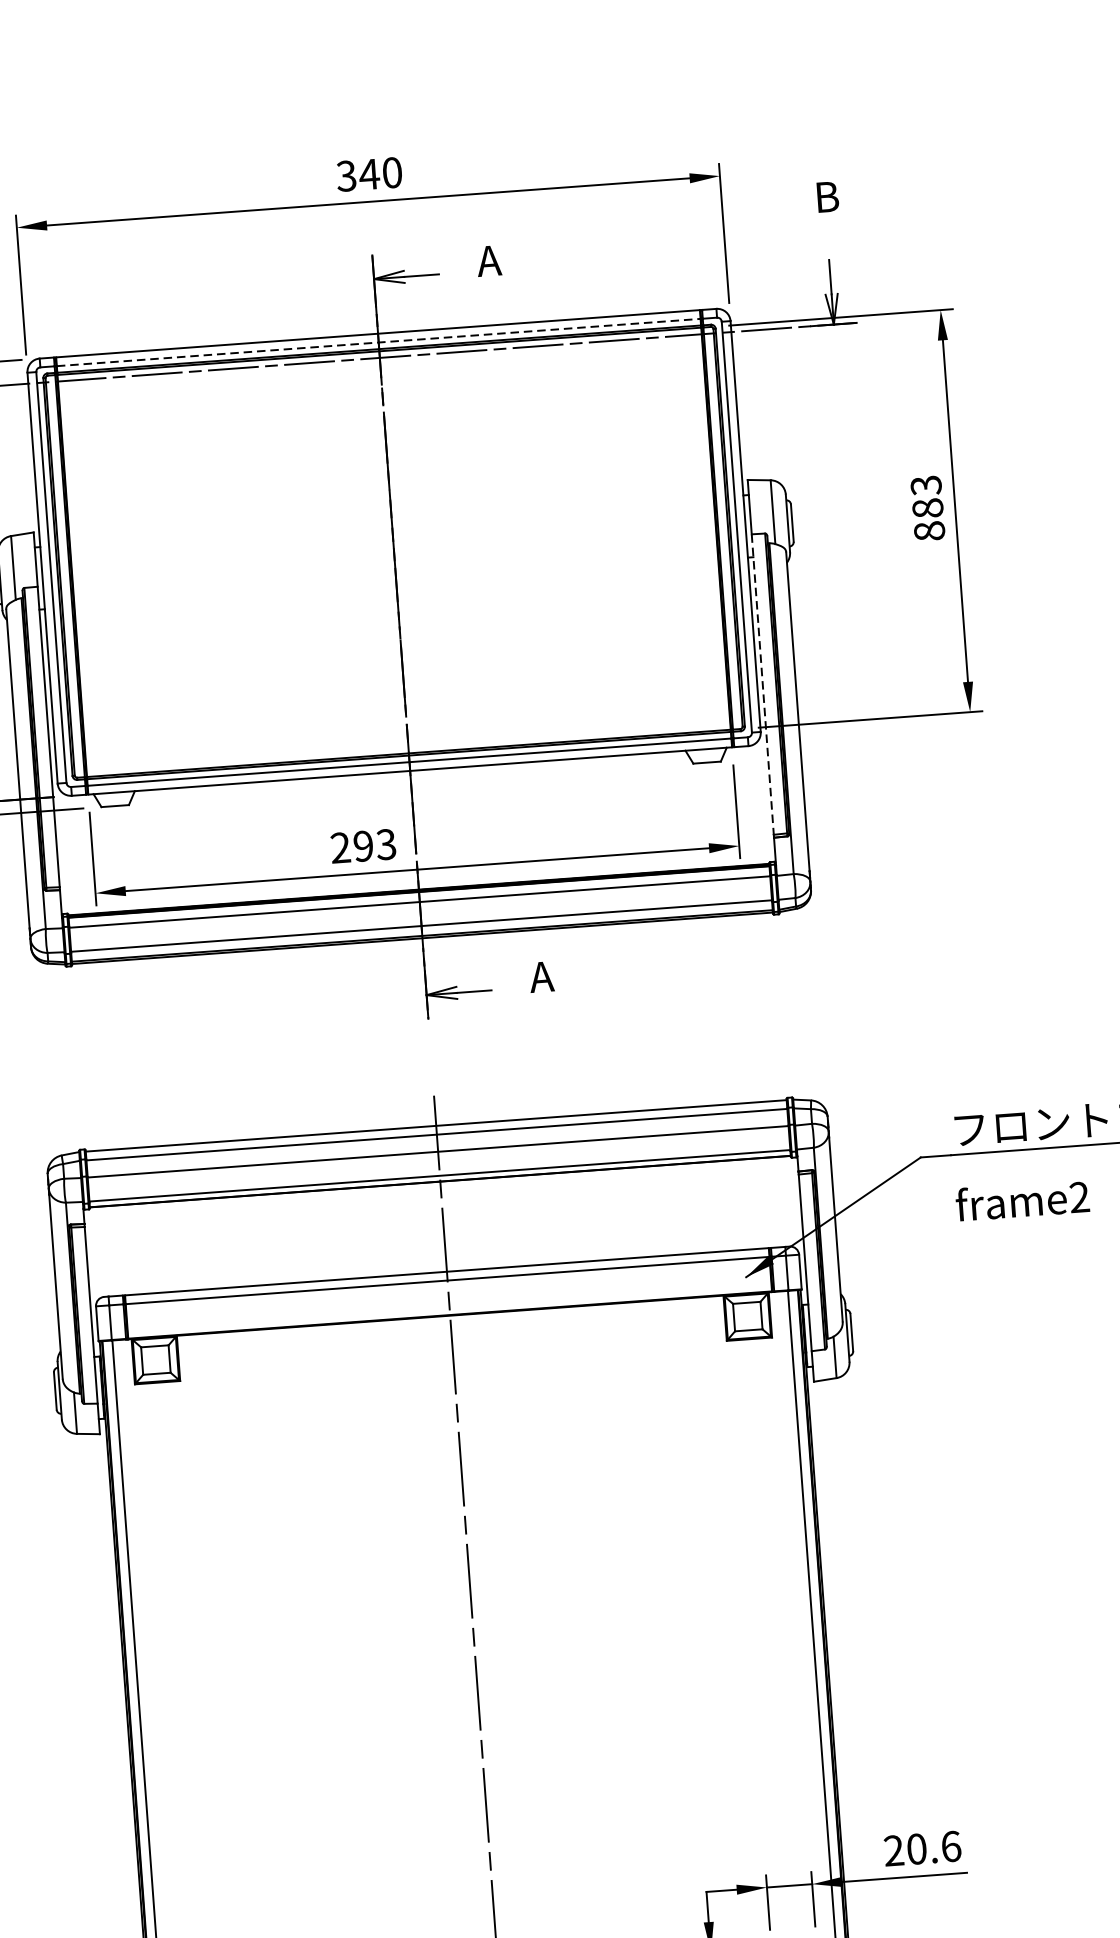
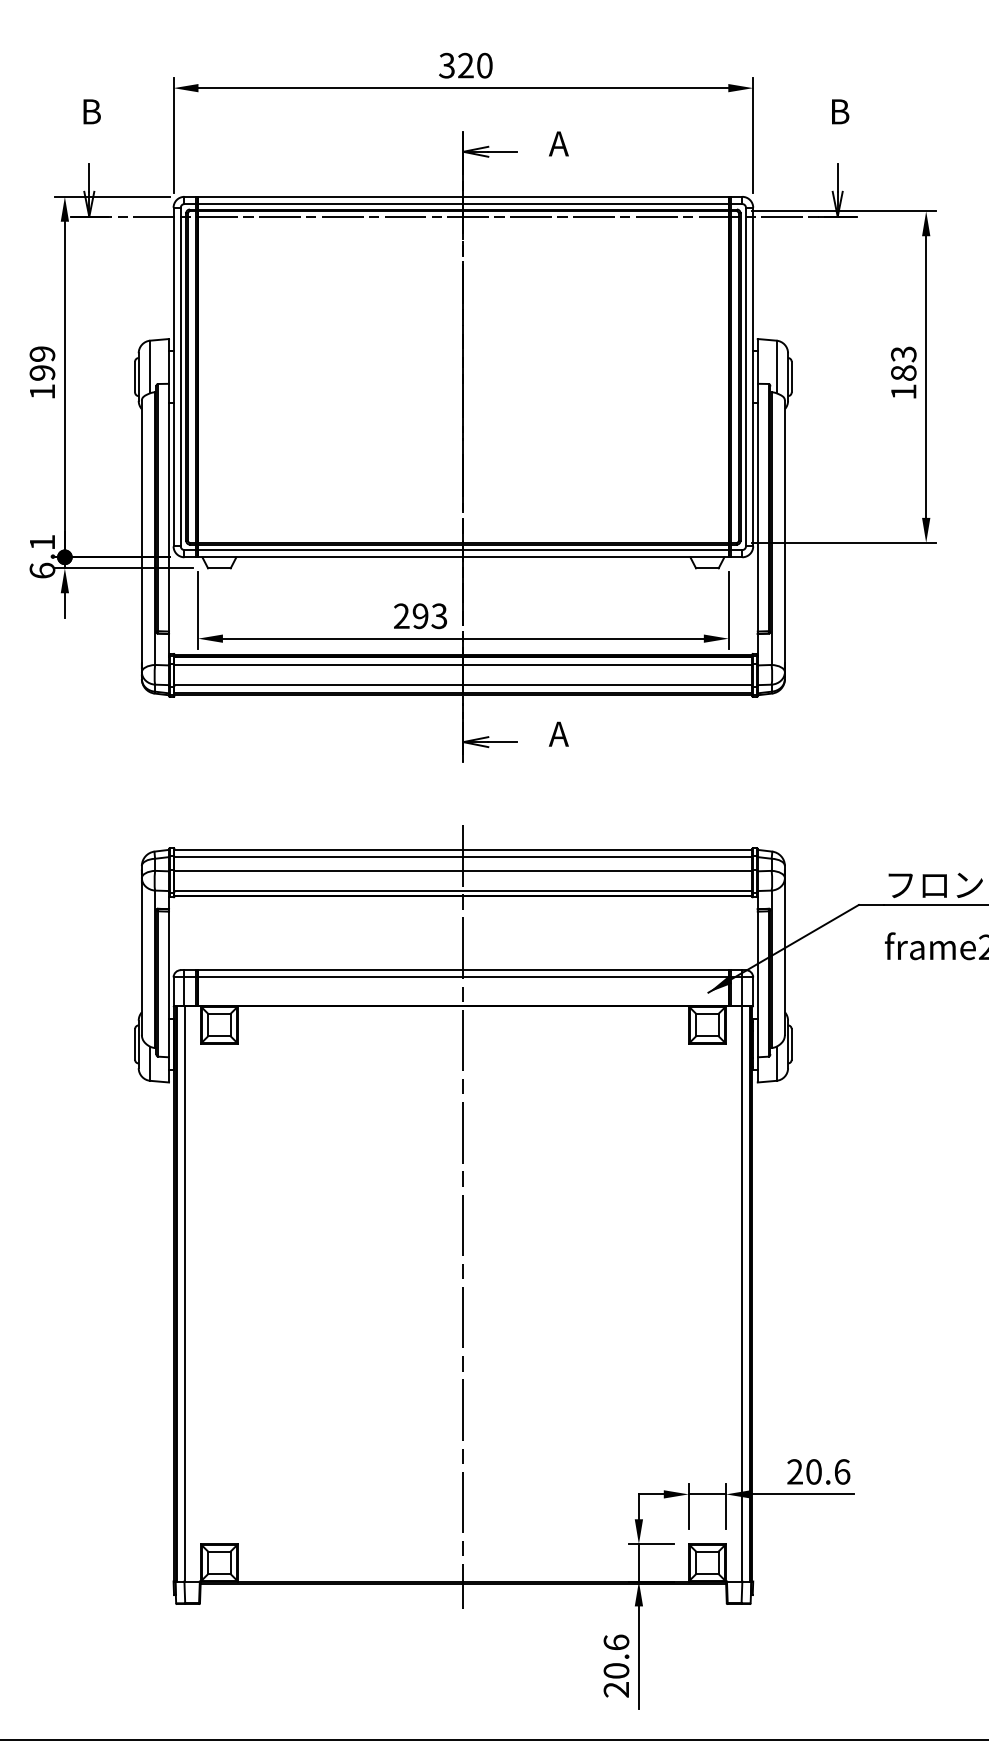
text: (368, 174) -> (465, 65), 340 -> 320
line: (378, 343) -> (463, 204), dashed -> solid
text: (929, 530) -> (903, 391), 883 -> 183
line: (762, 684) -> (757, 507), dashed -> solid

